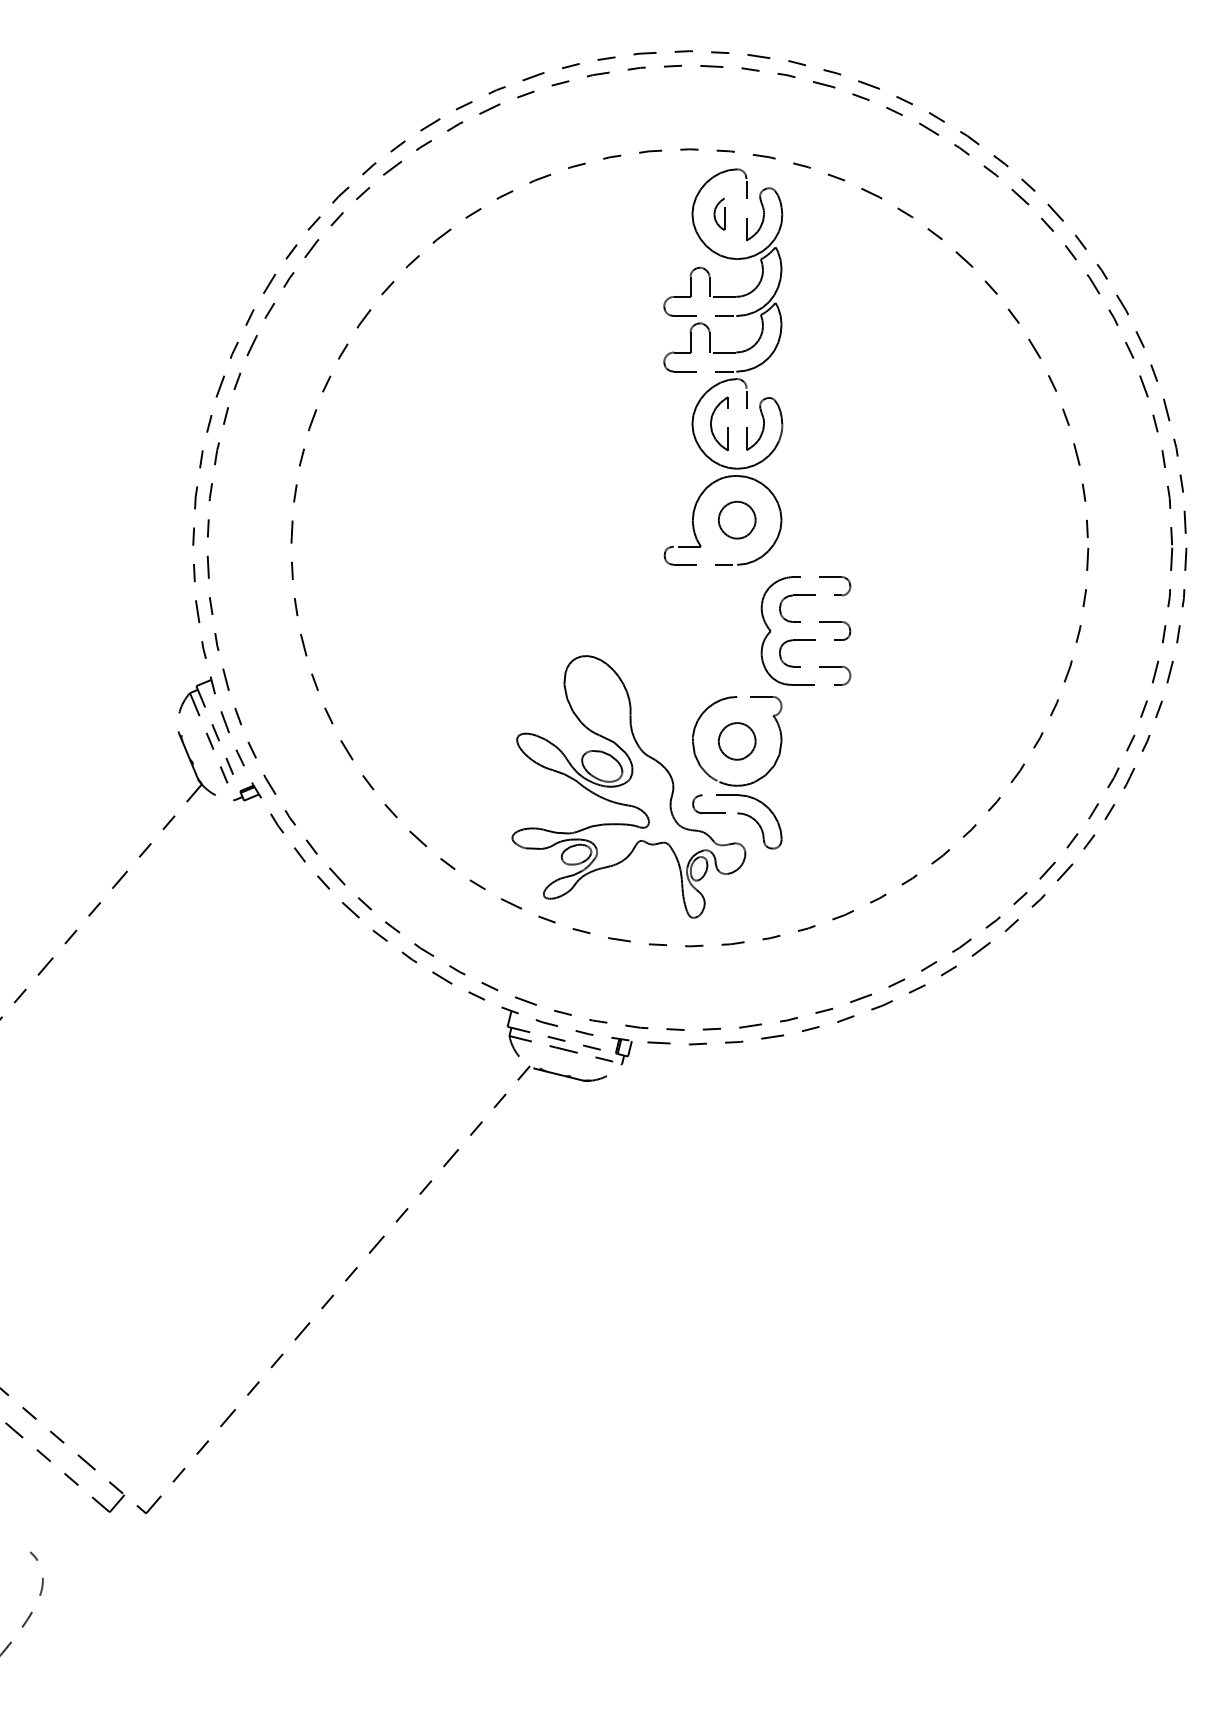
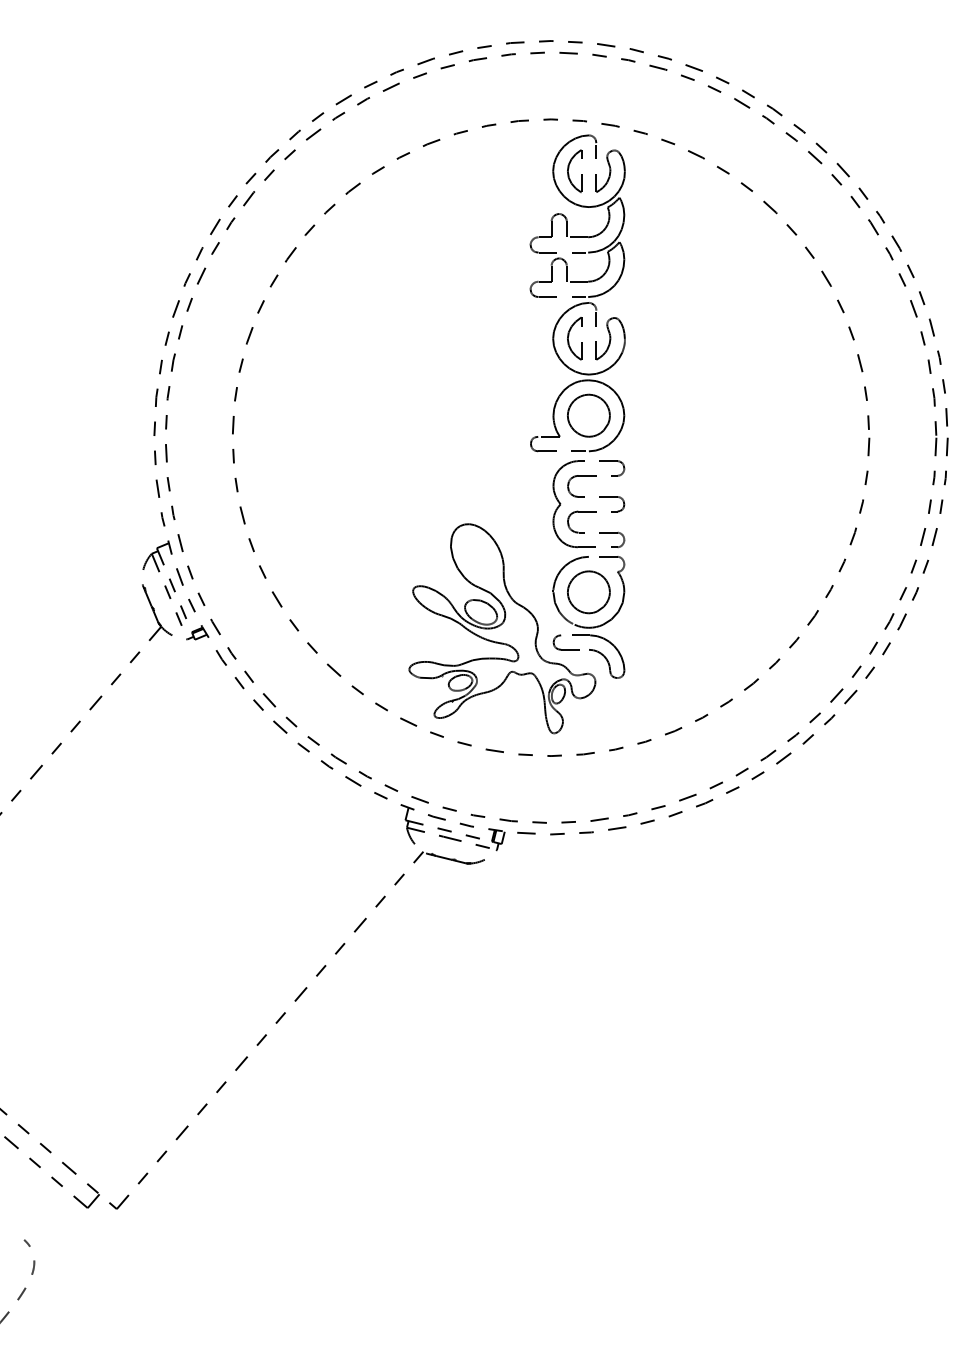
part: (719, 214) -> (574, 171), size x1.67
part: (736, 519) -> (588, 415), size x1.43
part: (805, 640) -> (588, 511), moved
part: (736, 741) -> (588, 592), size x1.43

